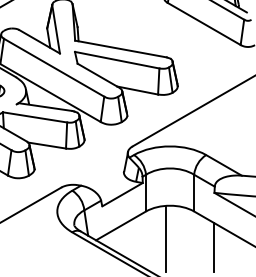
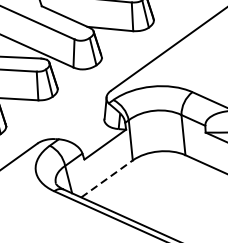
line: (121, 225) -> (107, 178), solid -> dashed
line: (166, 238) -> (158, 187), removed
line: (214, 247) -> (211, 192), removed

